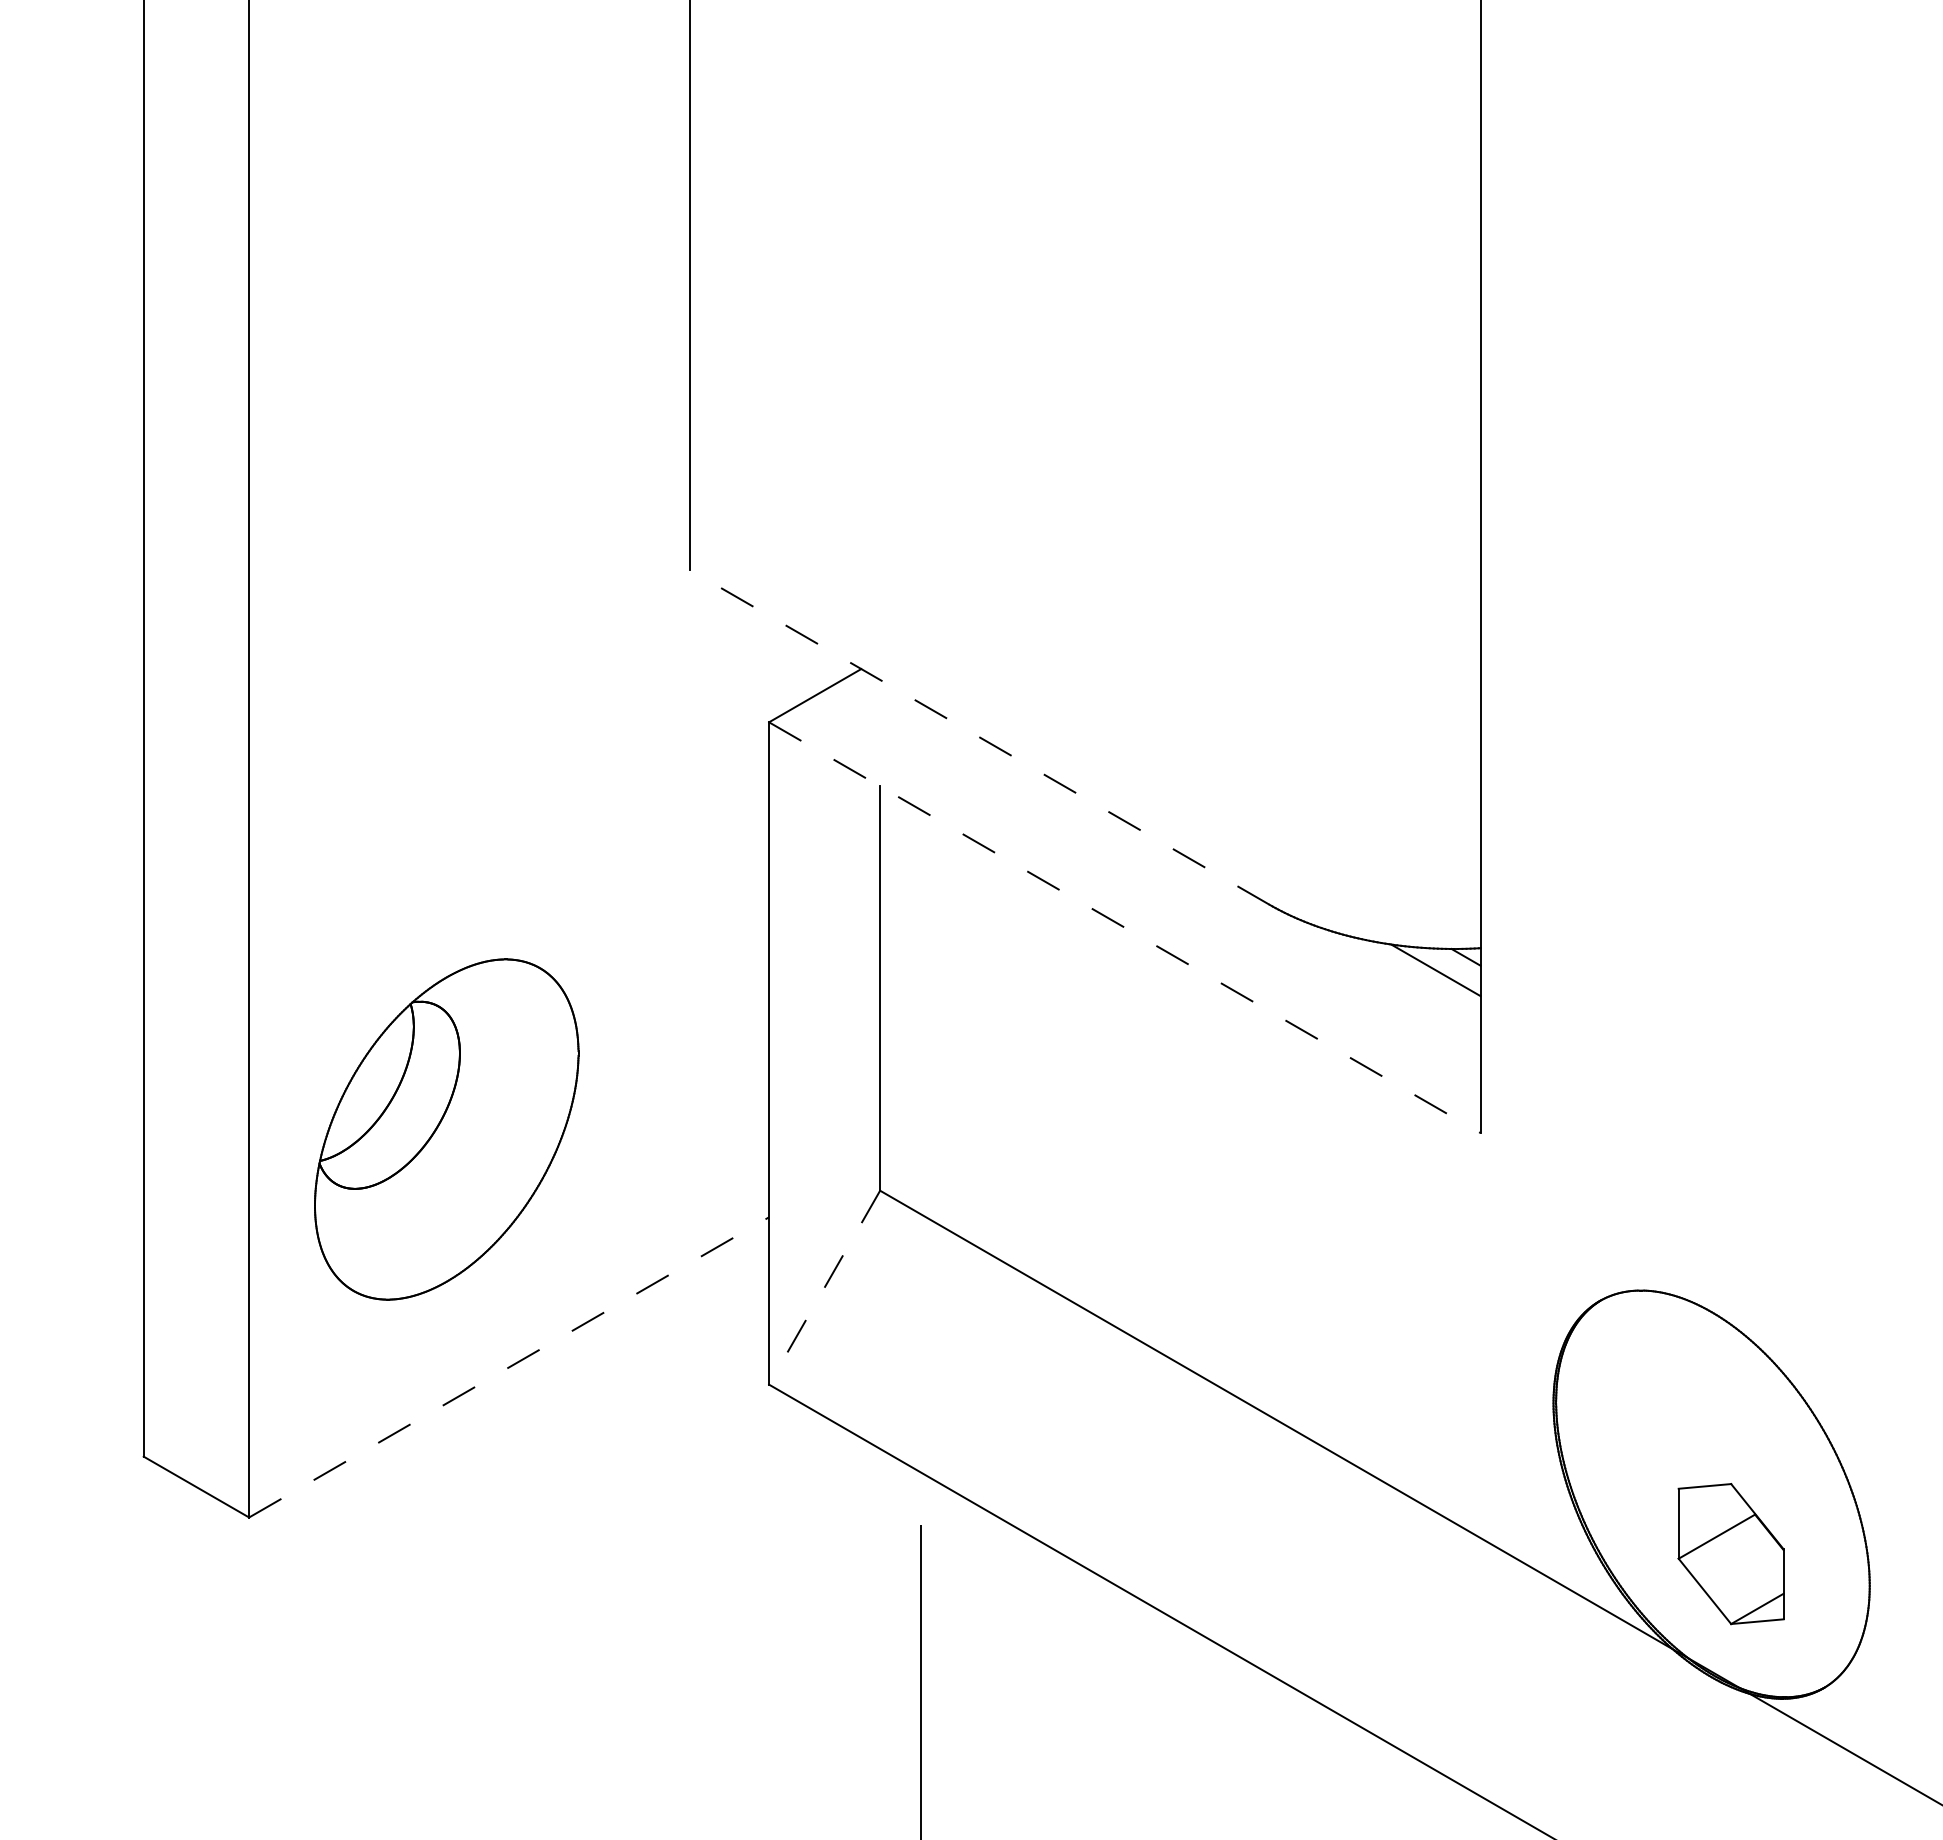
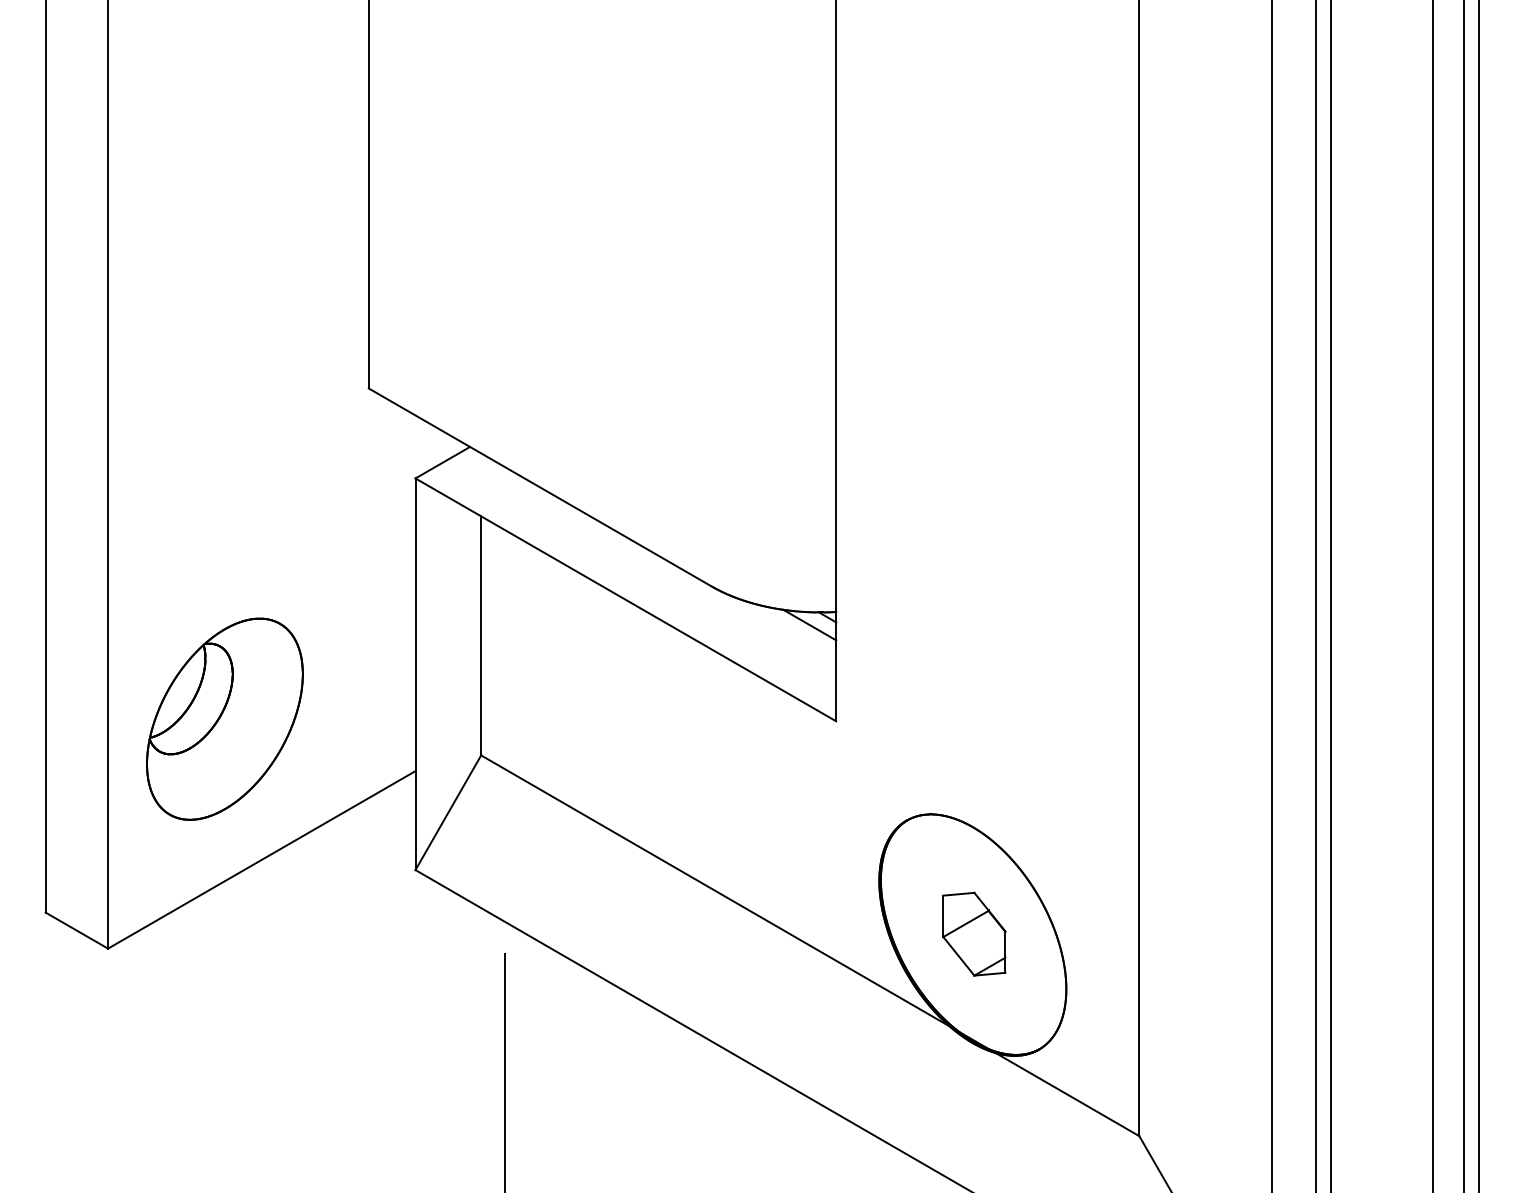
line: (980, 737) -> (540, 487), dashed -> solid
line: (1124, 927) -> (625, 599), dashed -> solid
line: (824, 1288) -> (448, 813), dashed -> solid
line: (508, 1366) -> (261, 859), dashed -> solid
part: (1731, 1552) -> (974, 933), moved

